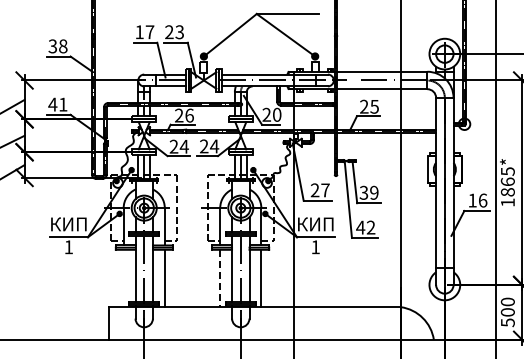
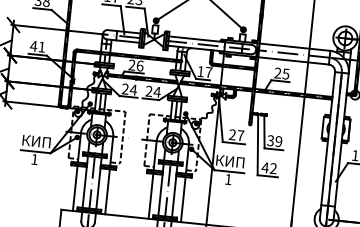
text: (271, 114) -> (204, 71), 20 -> 17
line: (123, 278) -> (75, 188), added
line: (220, 278) -> (151, 196), dashed -> solid

